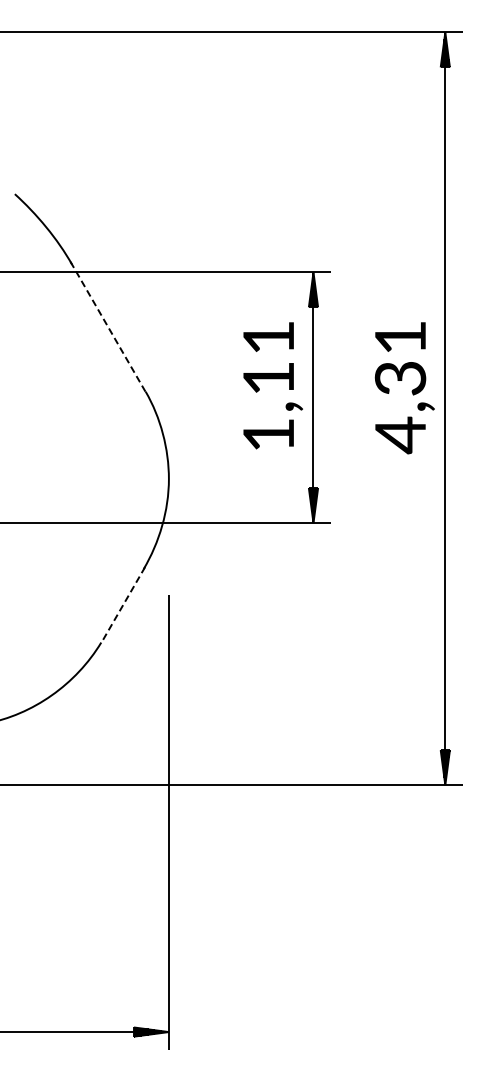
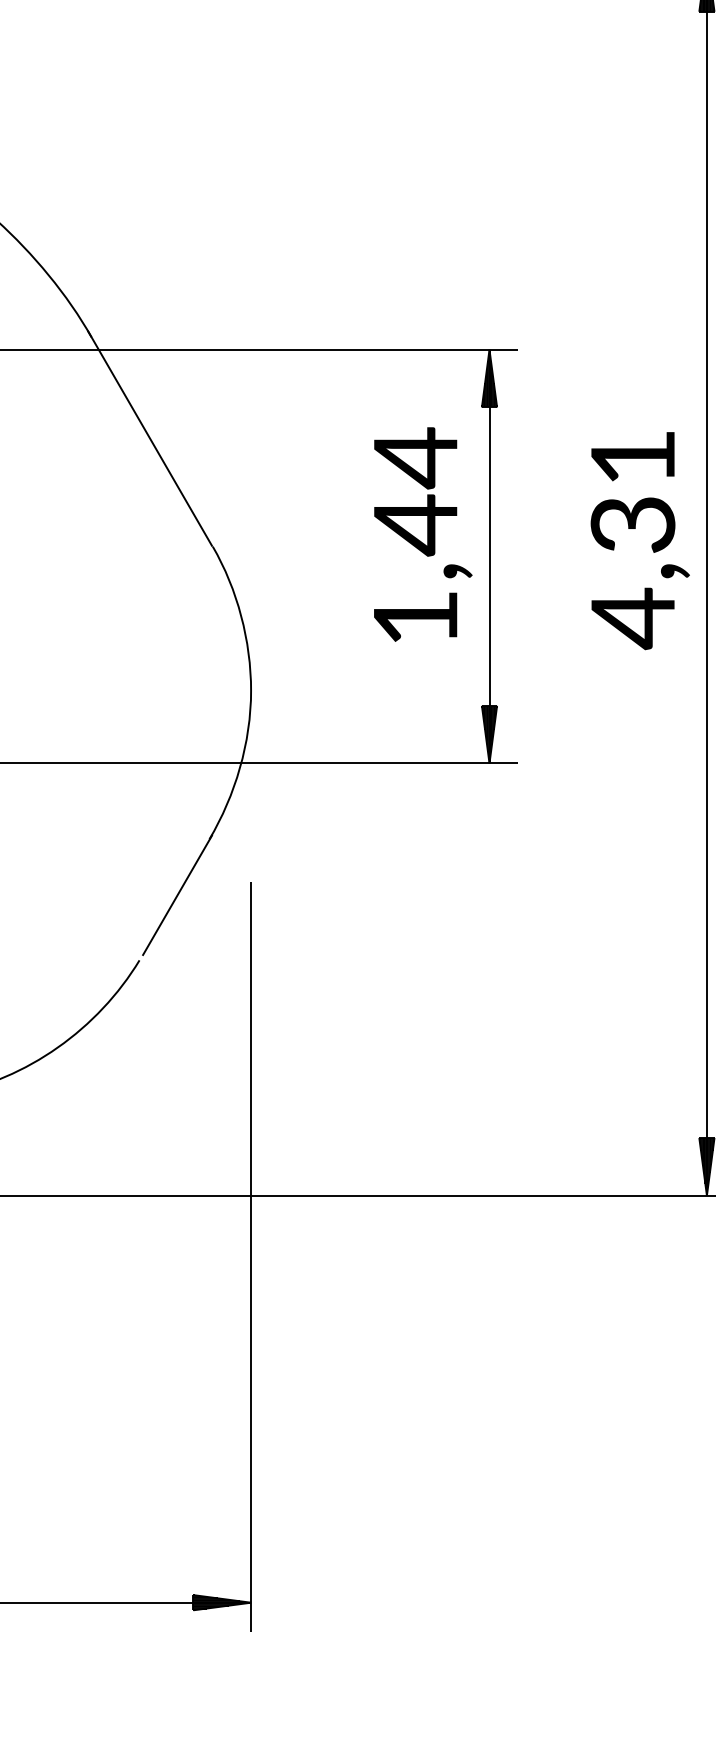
line: (107, 326) -> (149, 439), dashed -> solid
text: (268, 358) -> (415, 491), 1,11 -> 1,44
line: (124, 602) -> (177, 894), dashed -> solid

